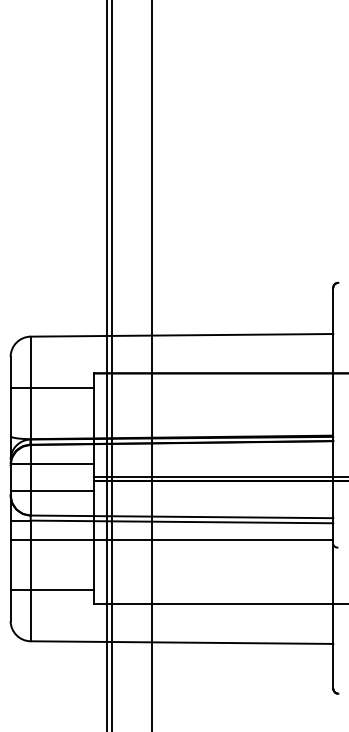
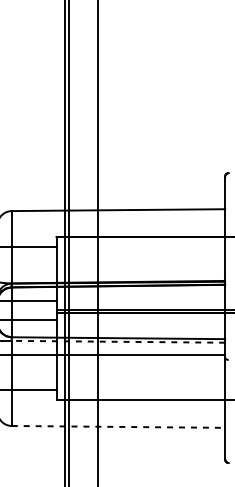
line: (181, 521) -> (118, 341), solid -> dashed
line: (182, 642) -> (118, 426), solid -> dashed

